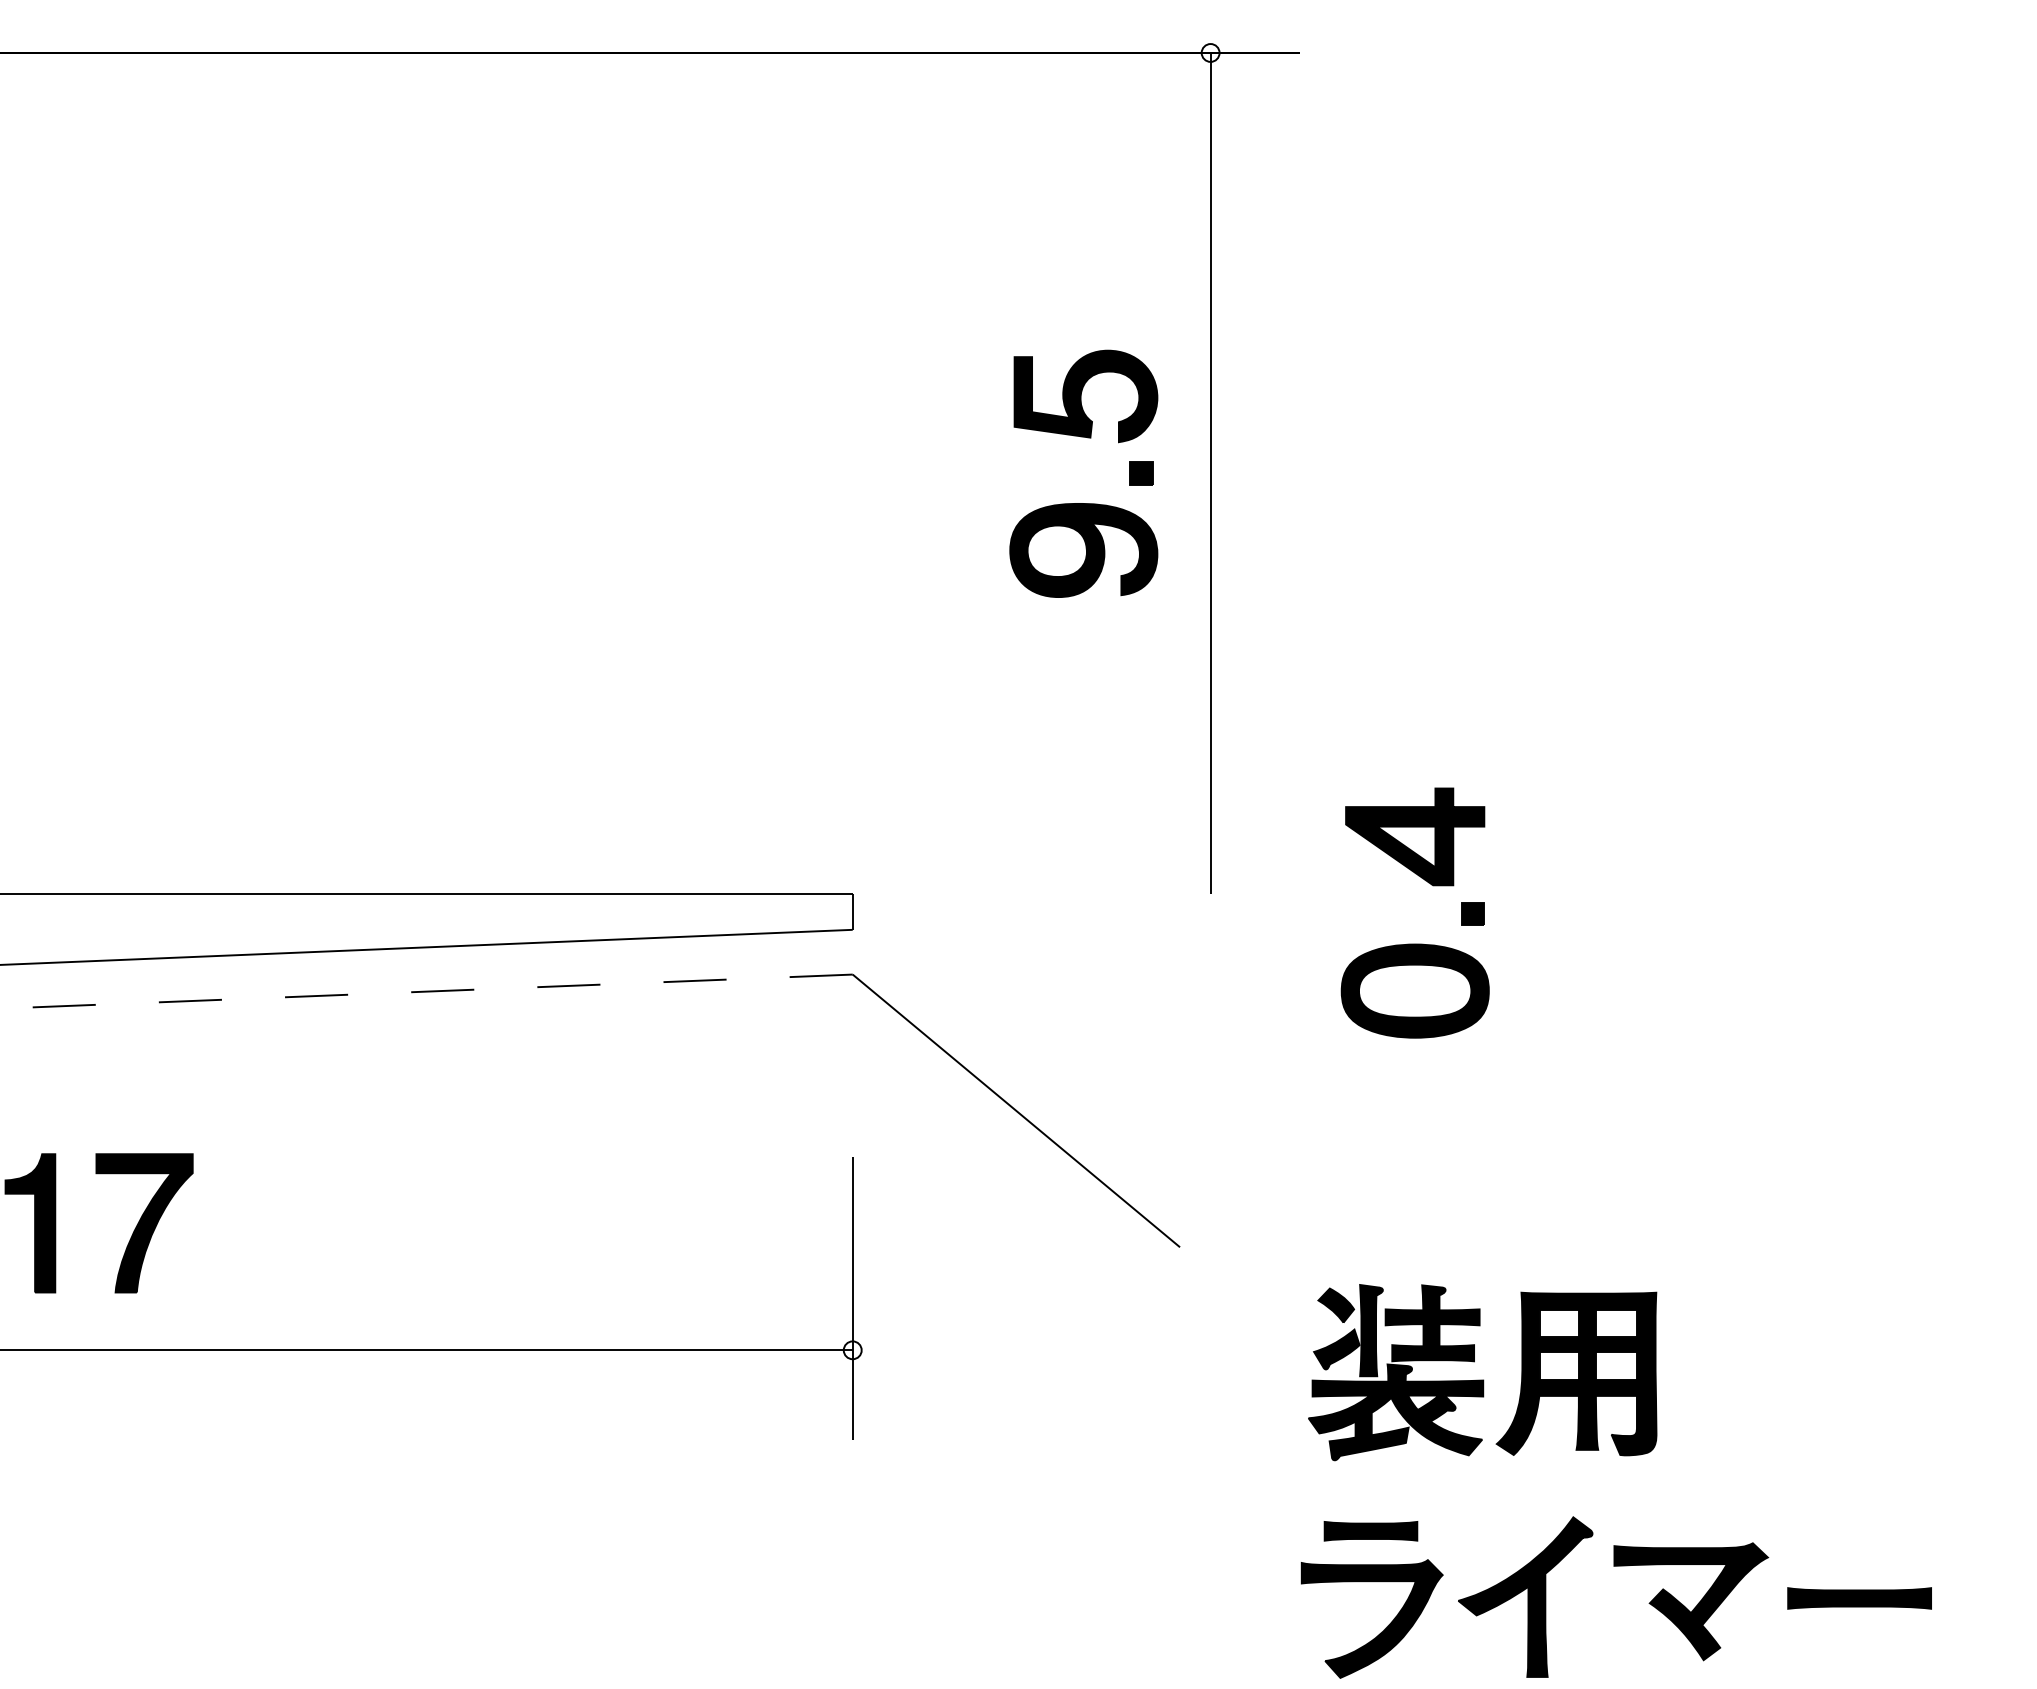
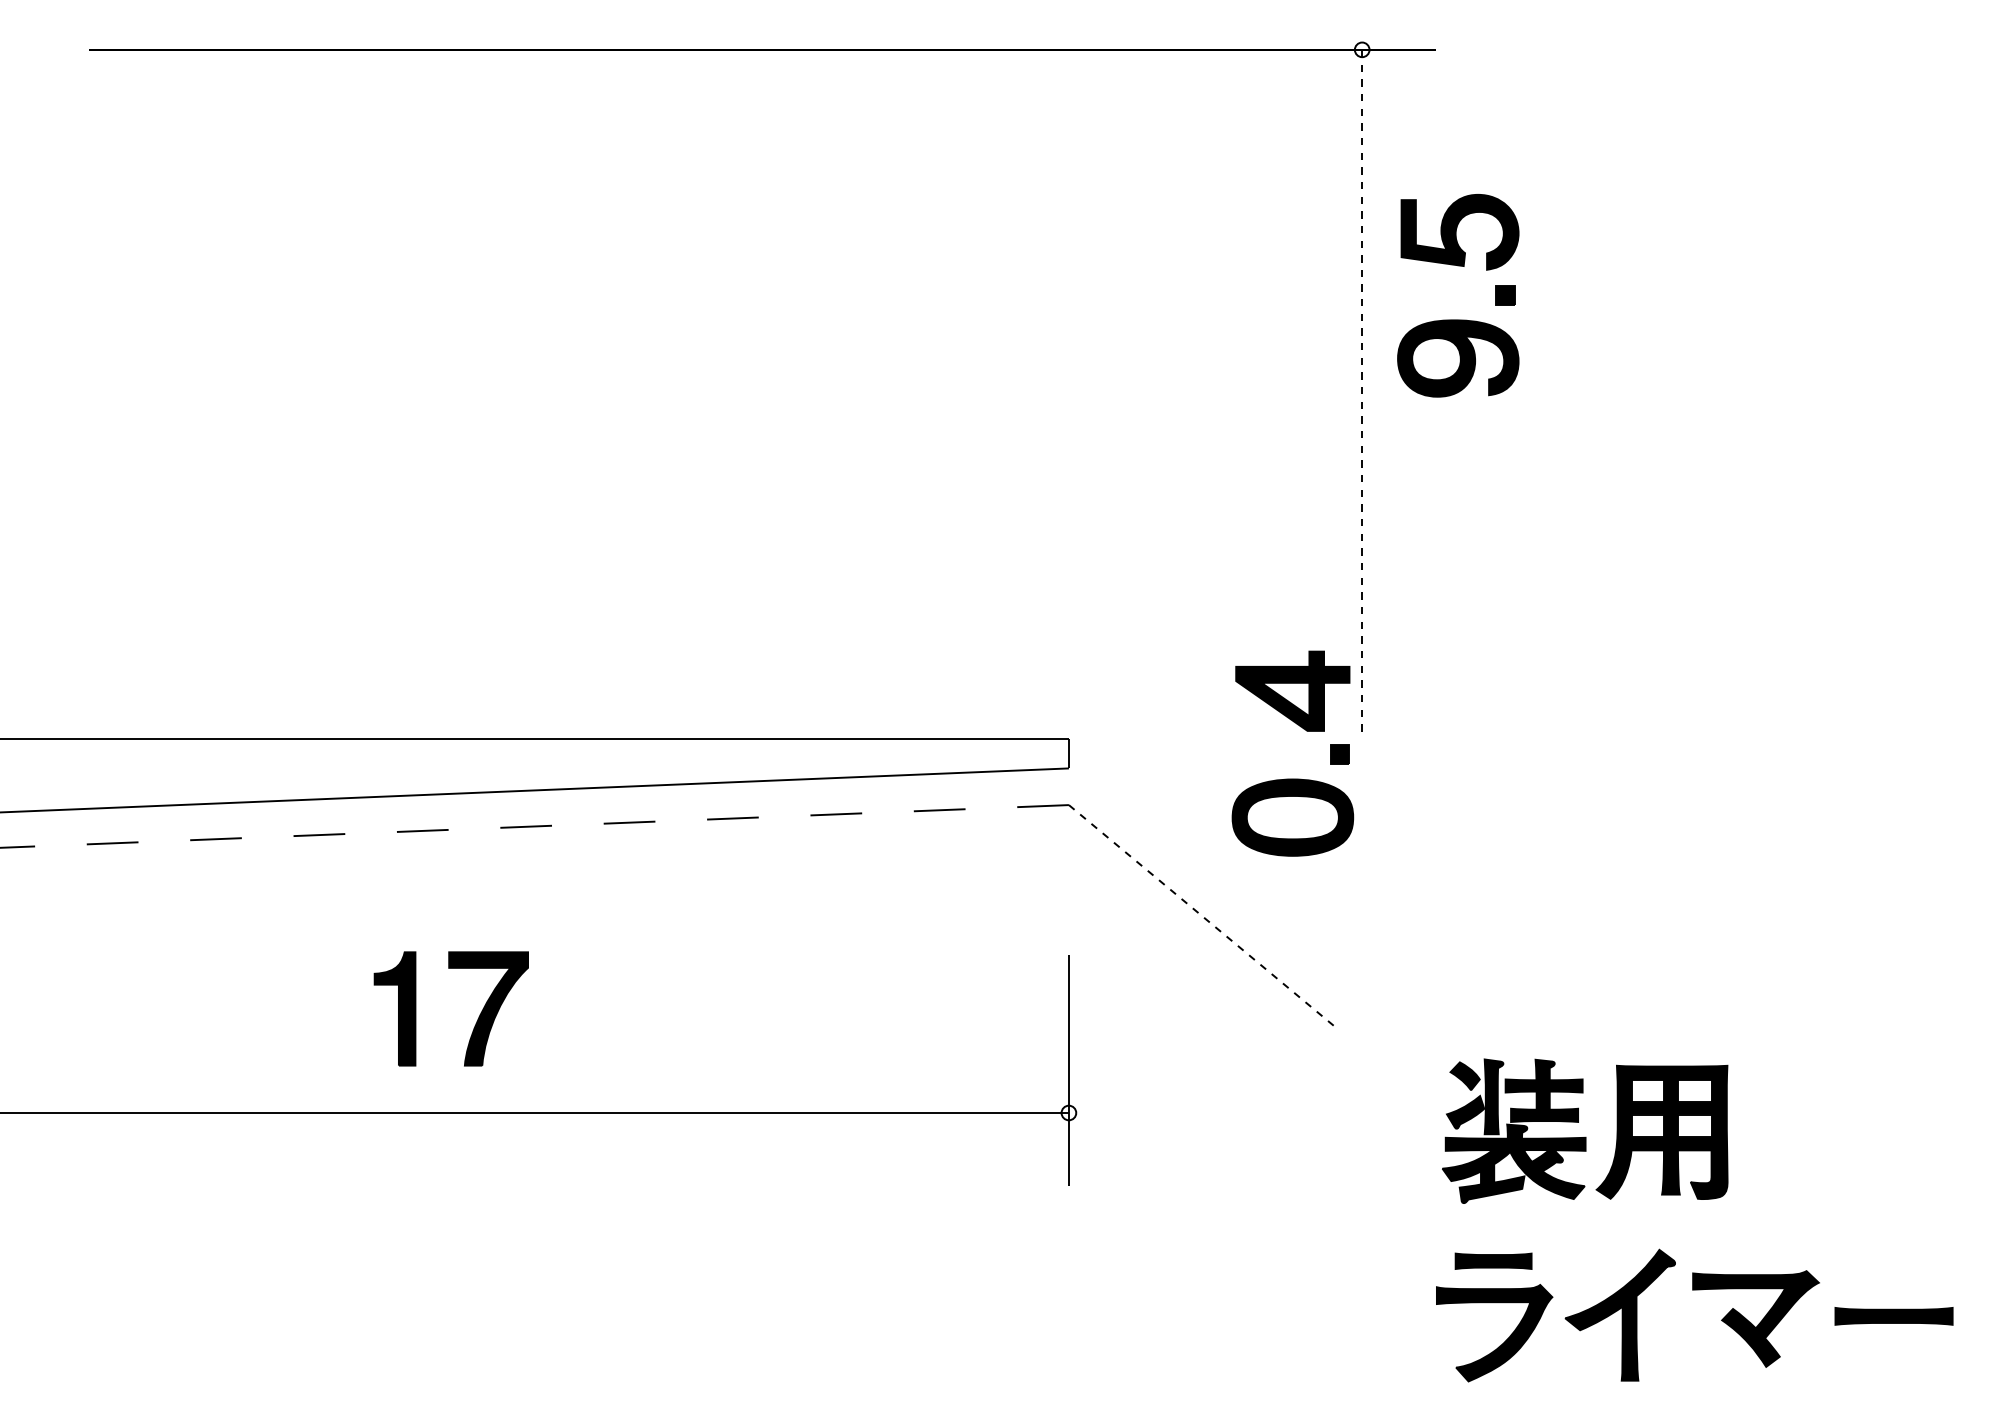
line: (1210, 473) -> (1362, 394), solid -> dashed
part: (1084, 502) -> (1458, 319), moved
part: (1414, 943) -> (1292, 778), moved
line: (1016, 1110) -> (1203, 916), solid -> dashed

